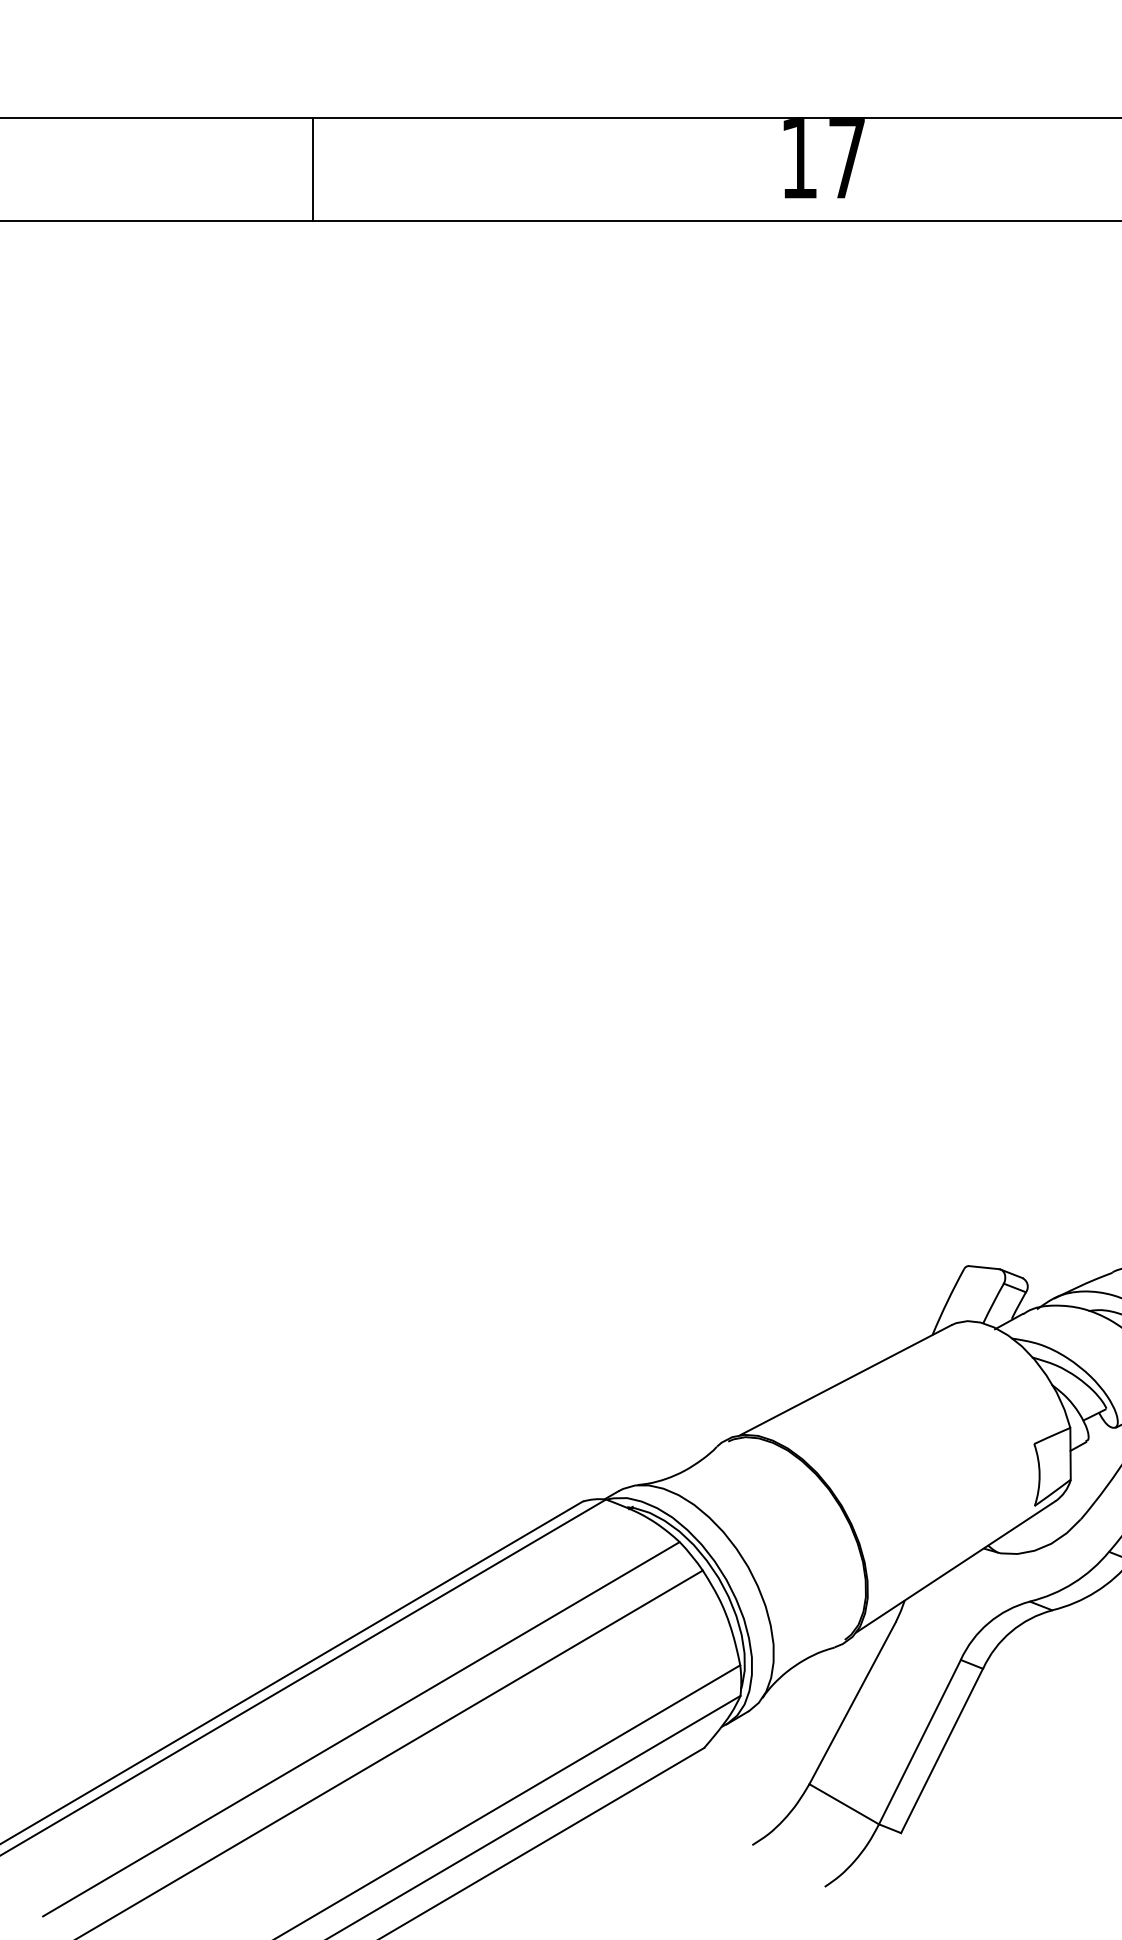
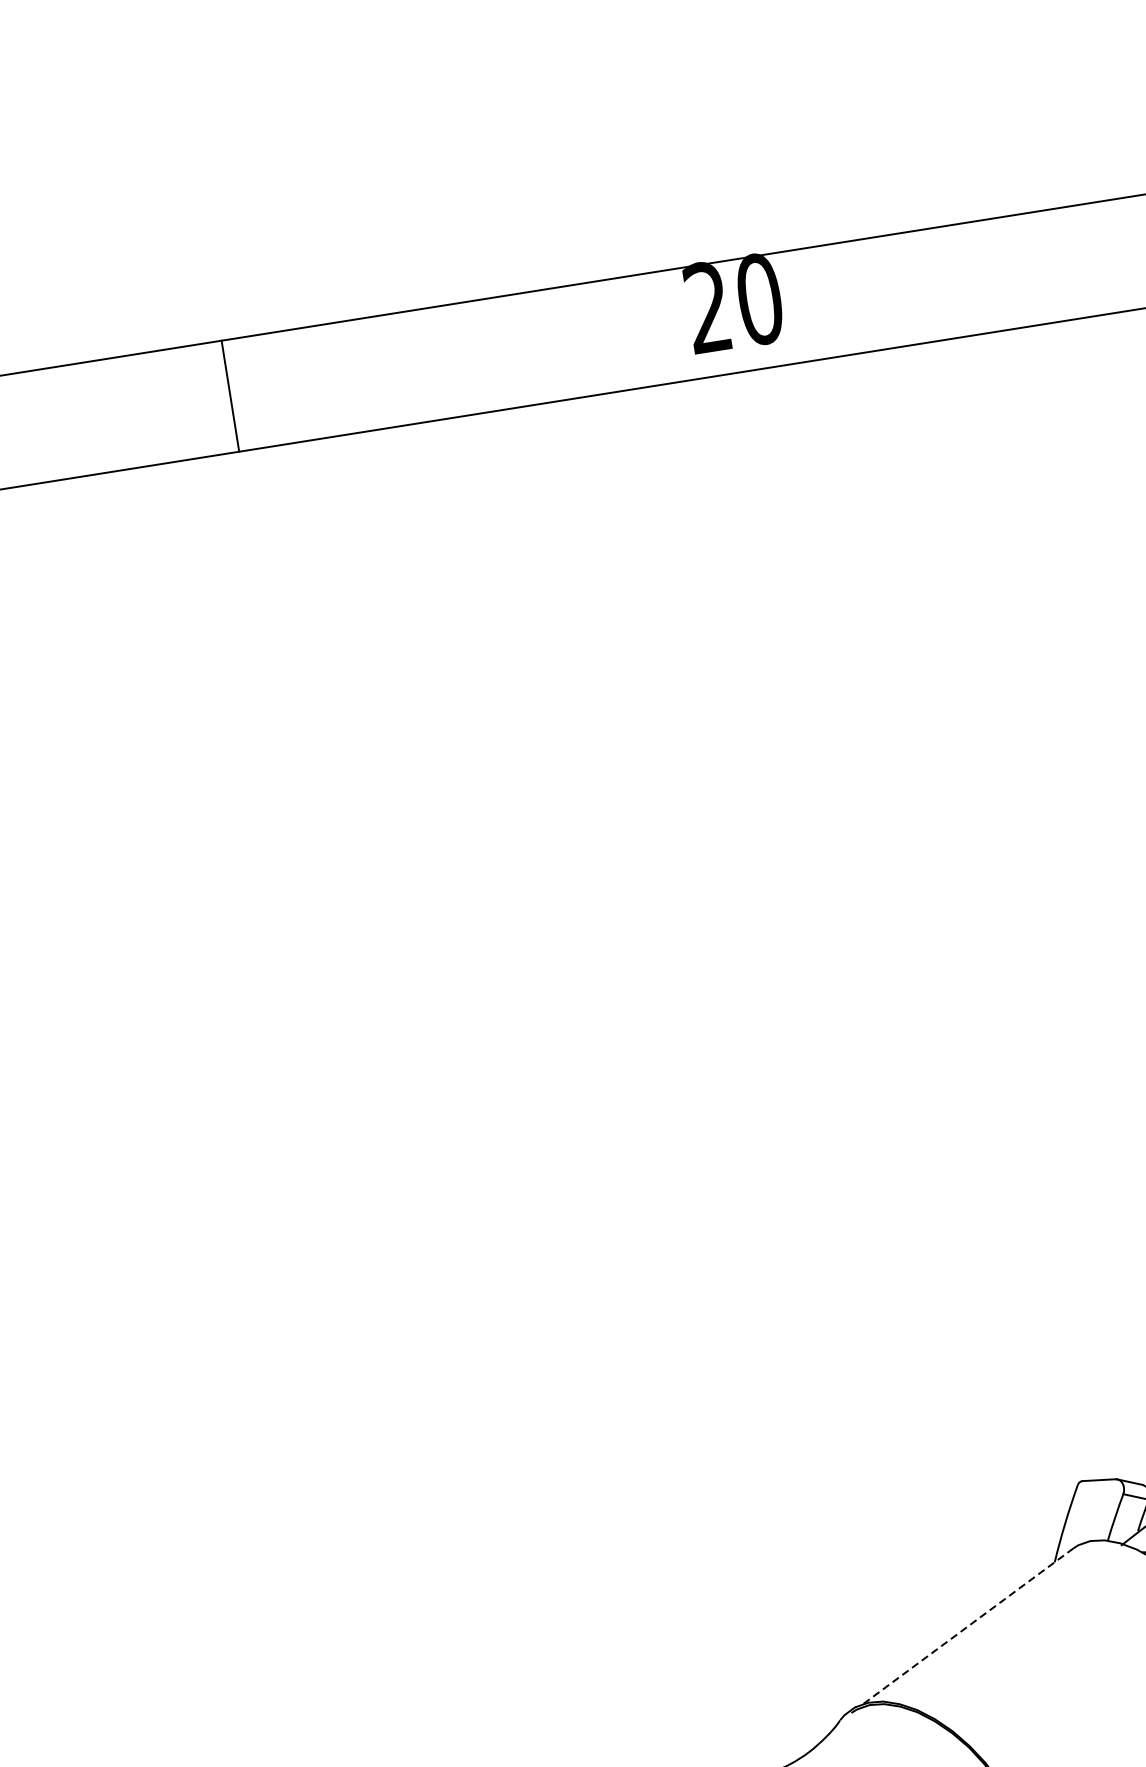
text: (823, 157) -> (734, 303), 17 -> 20
line: (313, 169) -> (230, 396), moved
line: (845, 1380) -> (968, 1626), solid -> dashed

